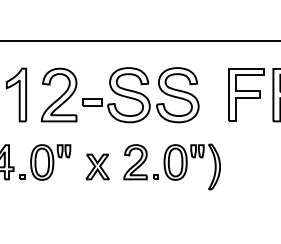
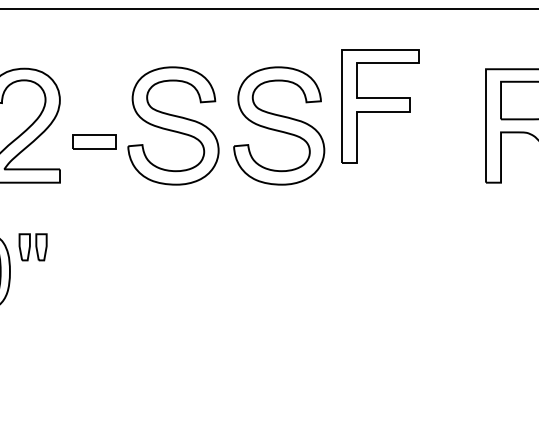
part: (246, 94) -> (380, 105), moved
part: (97, 166) -> (105, 280), removed
part: (171, 166) -> (265, 280), removed

